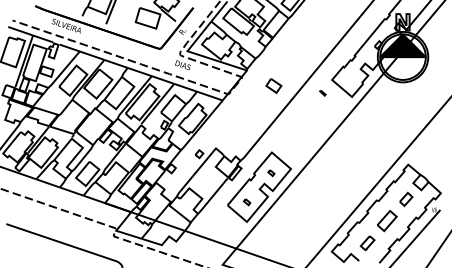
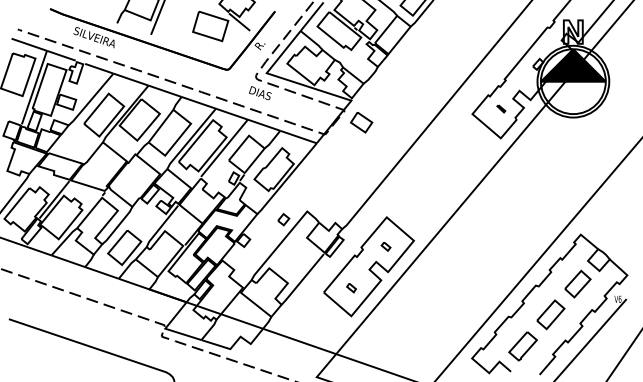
part: (273, 85) -> (361, 122), moved
part: (322, 92) -> (501, 108), moved
part: (405, 199) -> (577, 283), size x1.43
part: (367, 243) -> (522, 346), size x1.43

